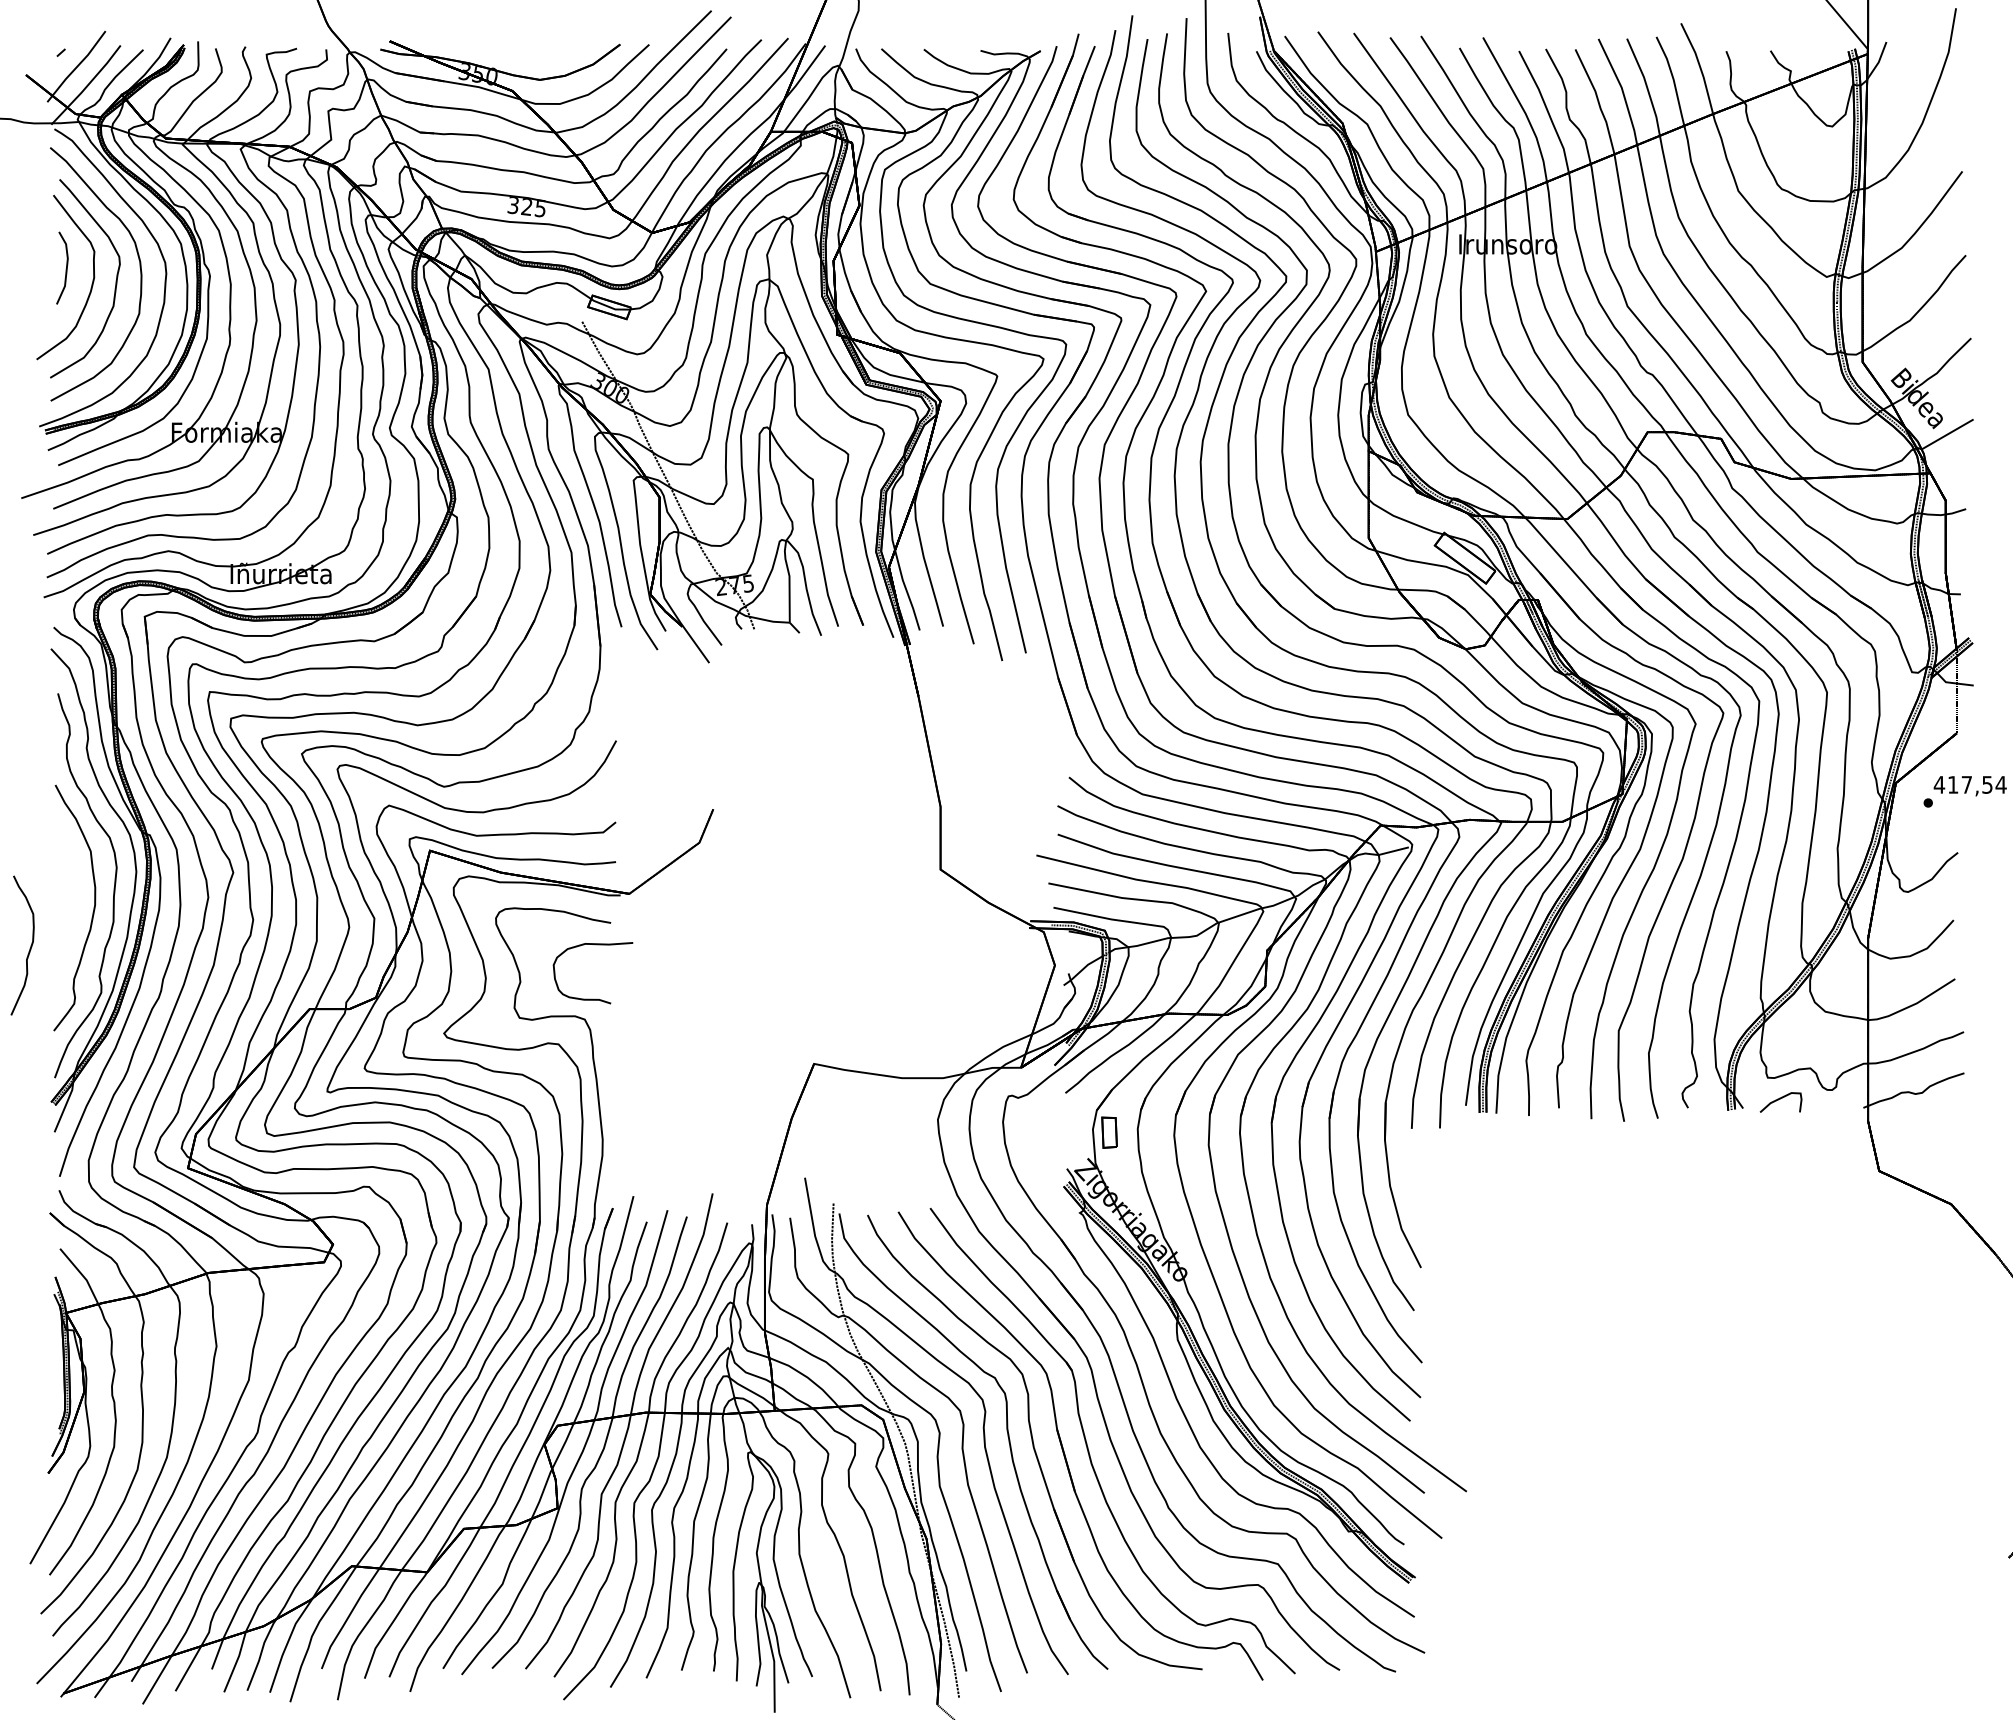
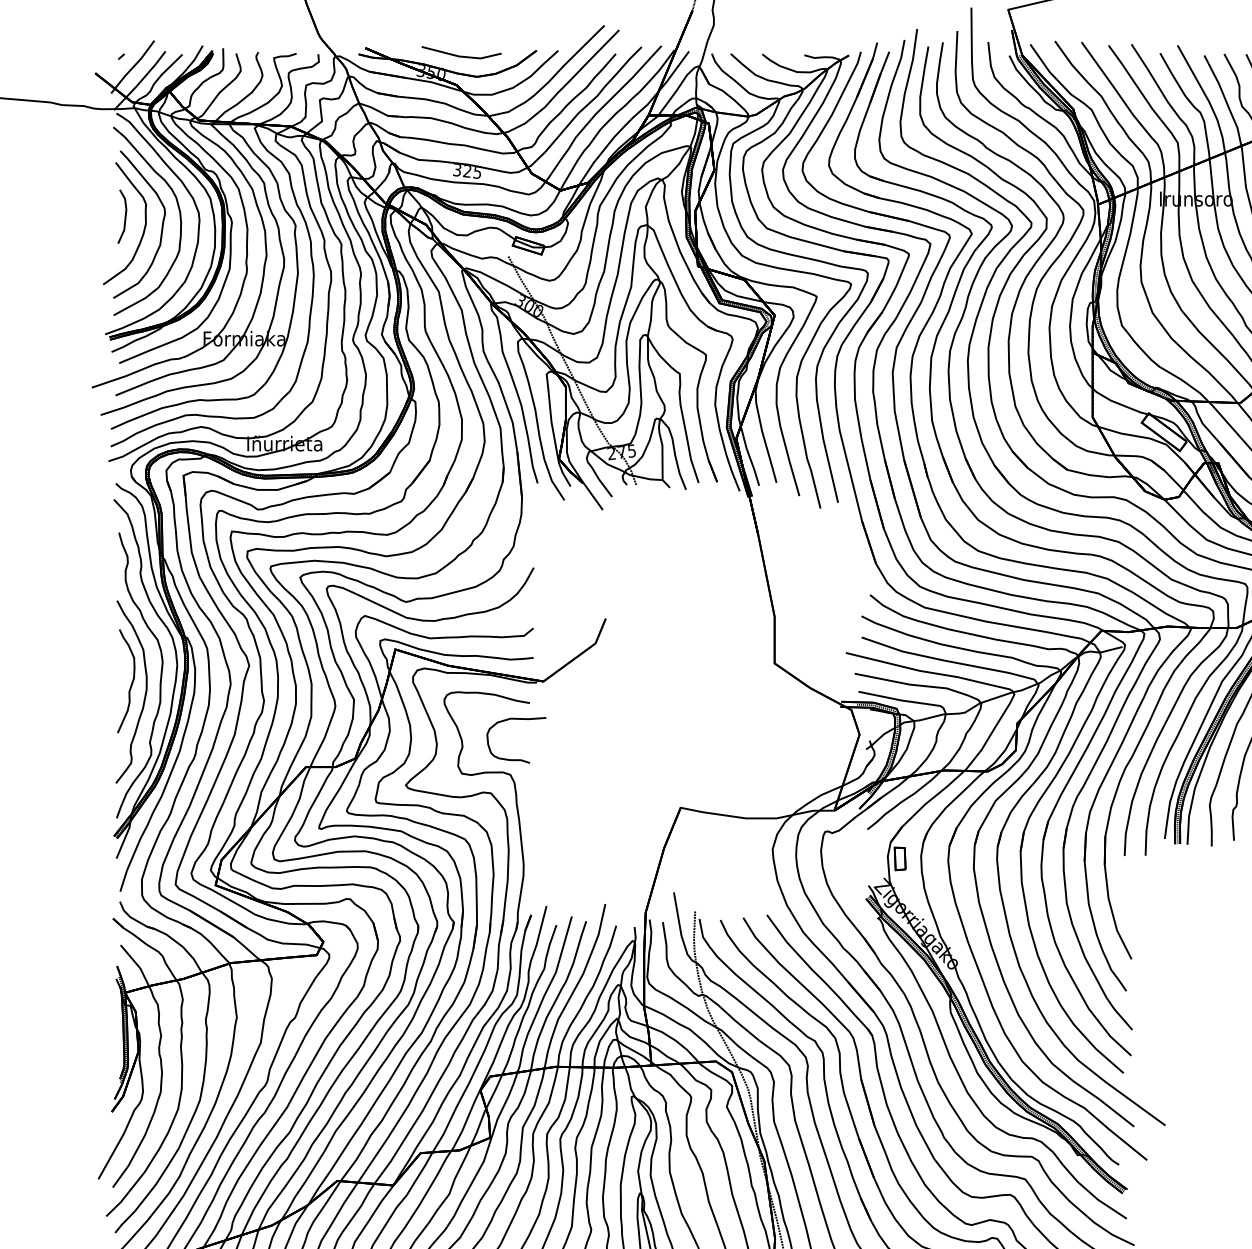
line: (518, 51) -> (461, 55), added
curve: (29, 948) -> (131, 683), moved

